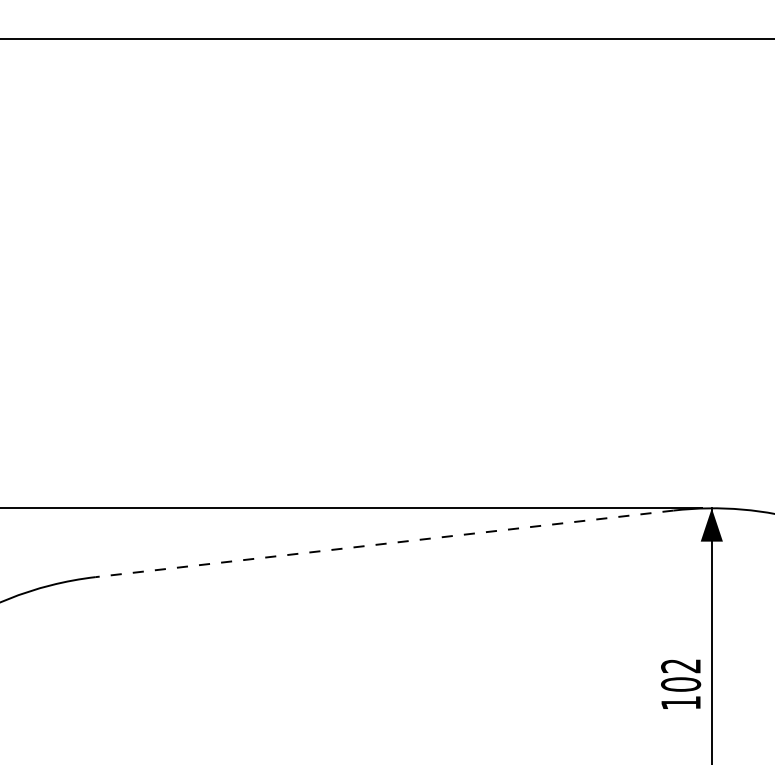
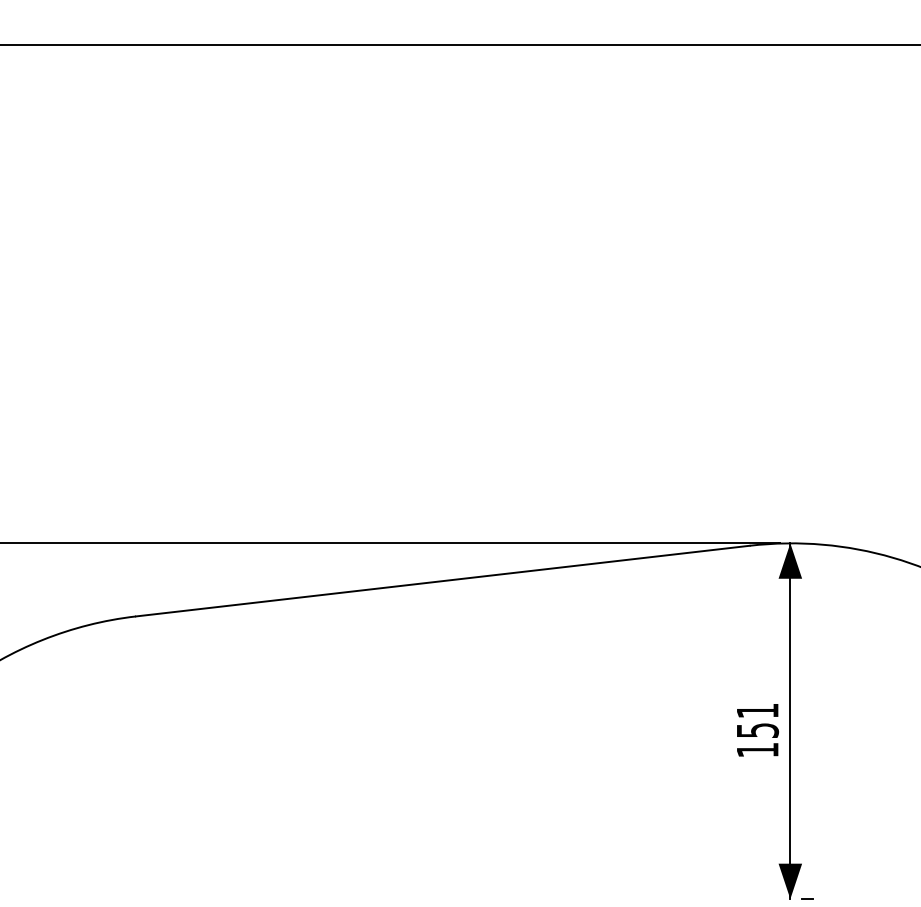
line: (384, 544) -> (442, 581), dashed -> solid
text: (680, 676) -> (757, 721), 102 -> 151

